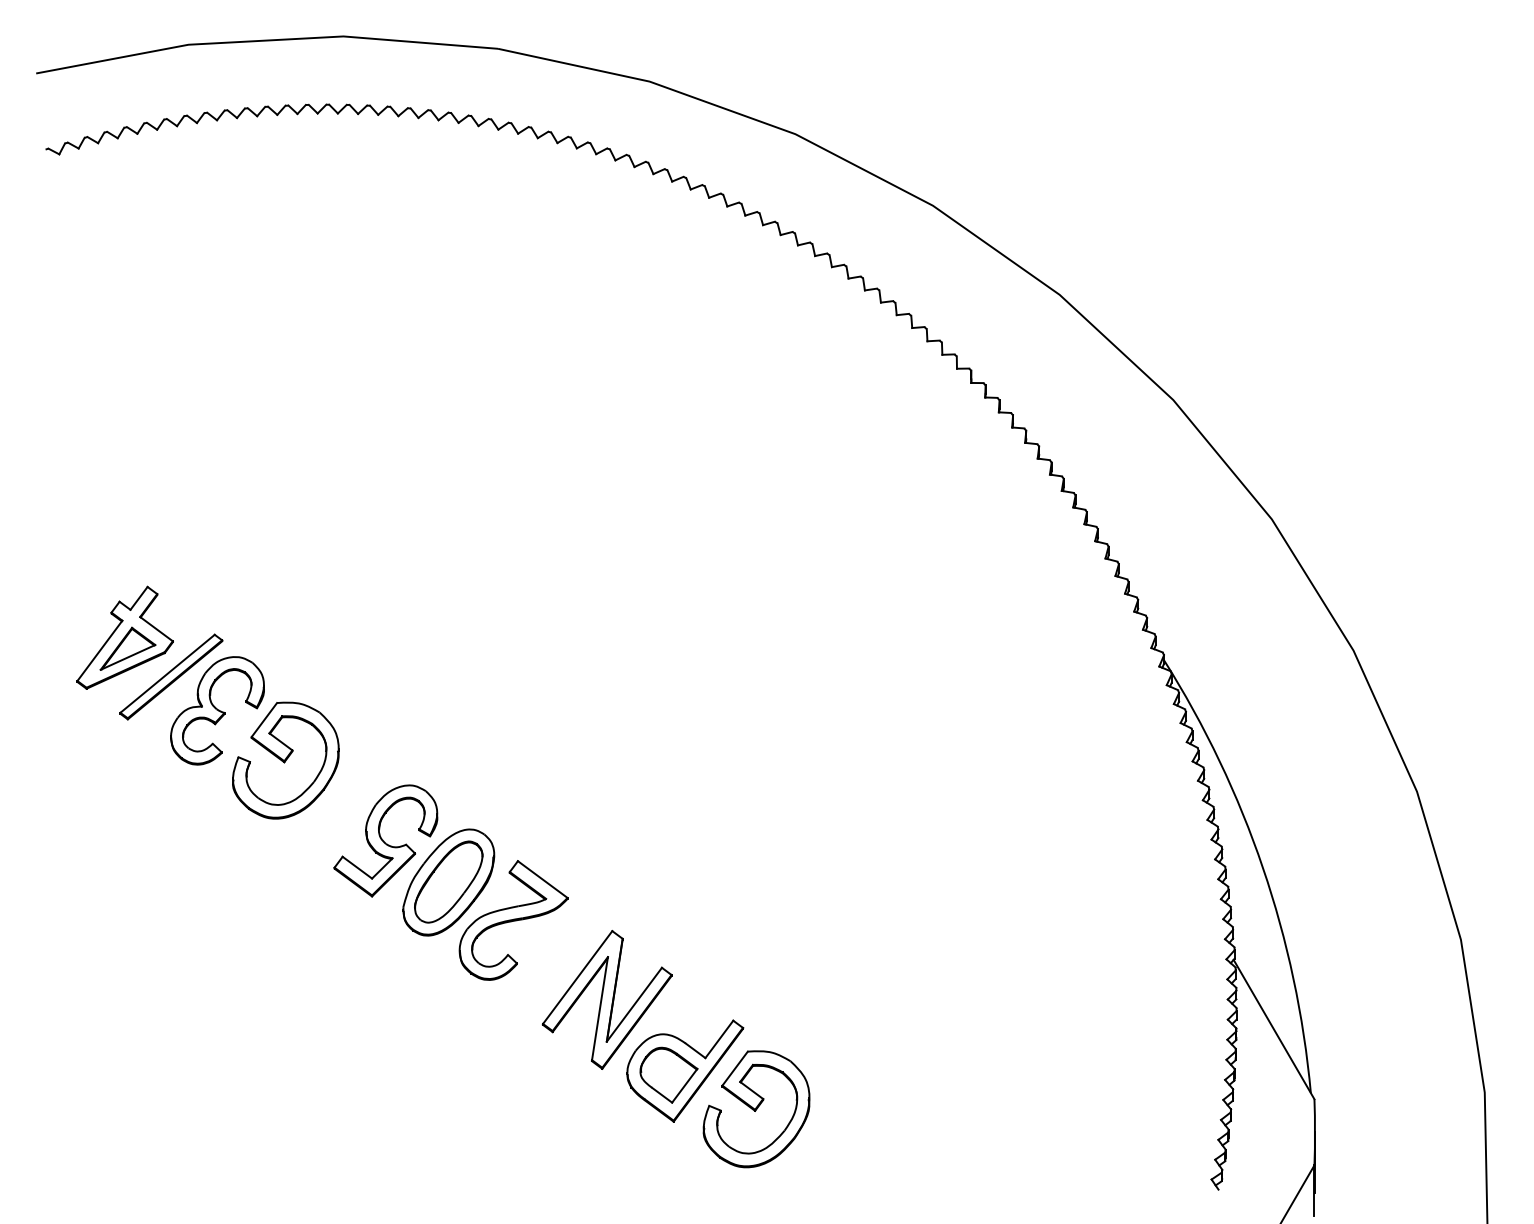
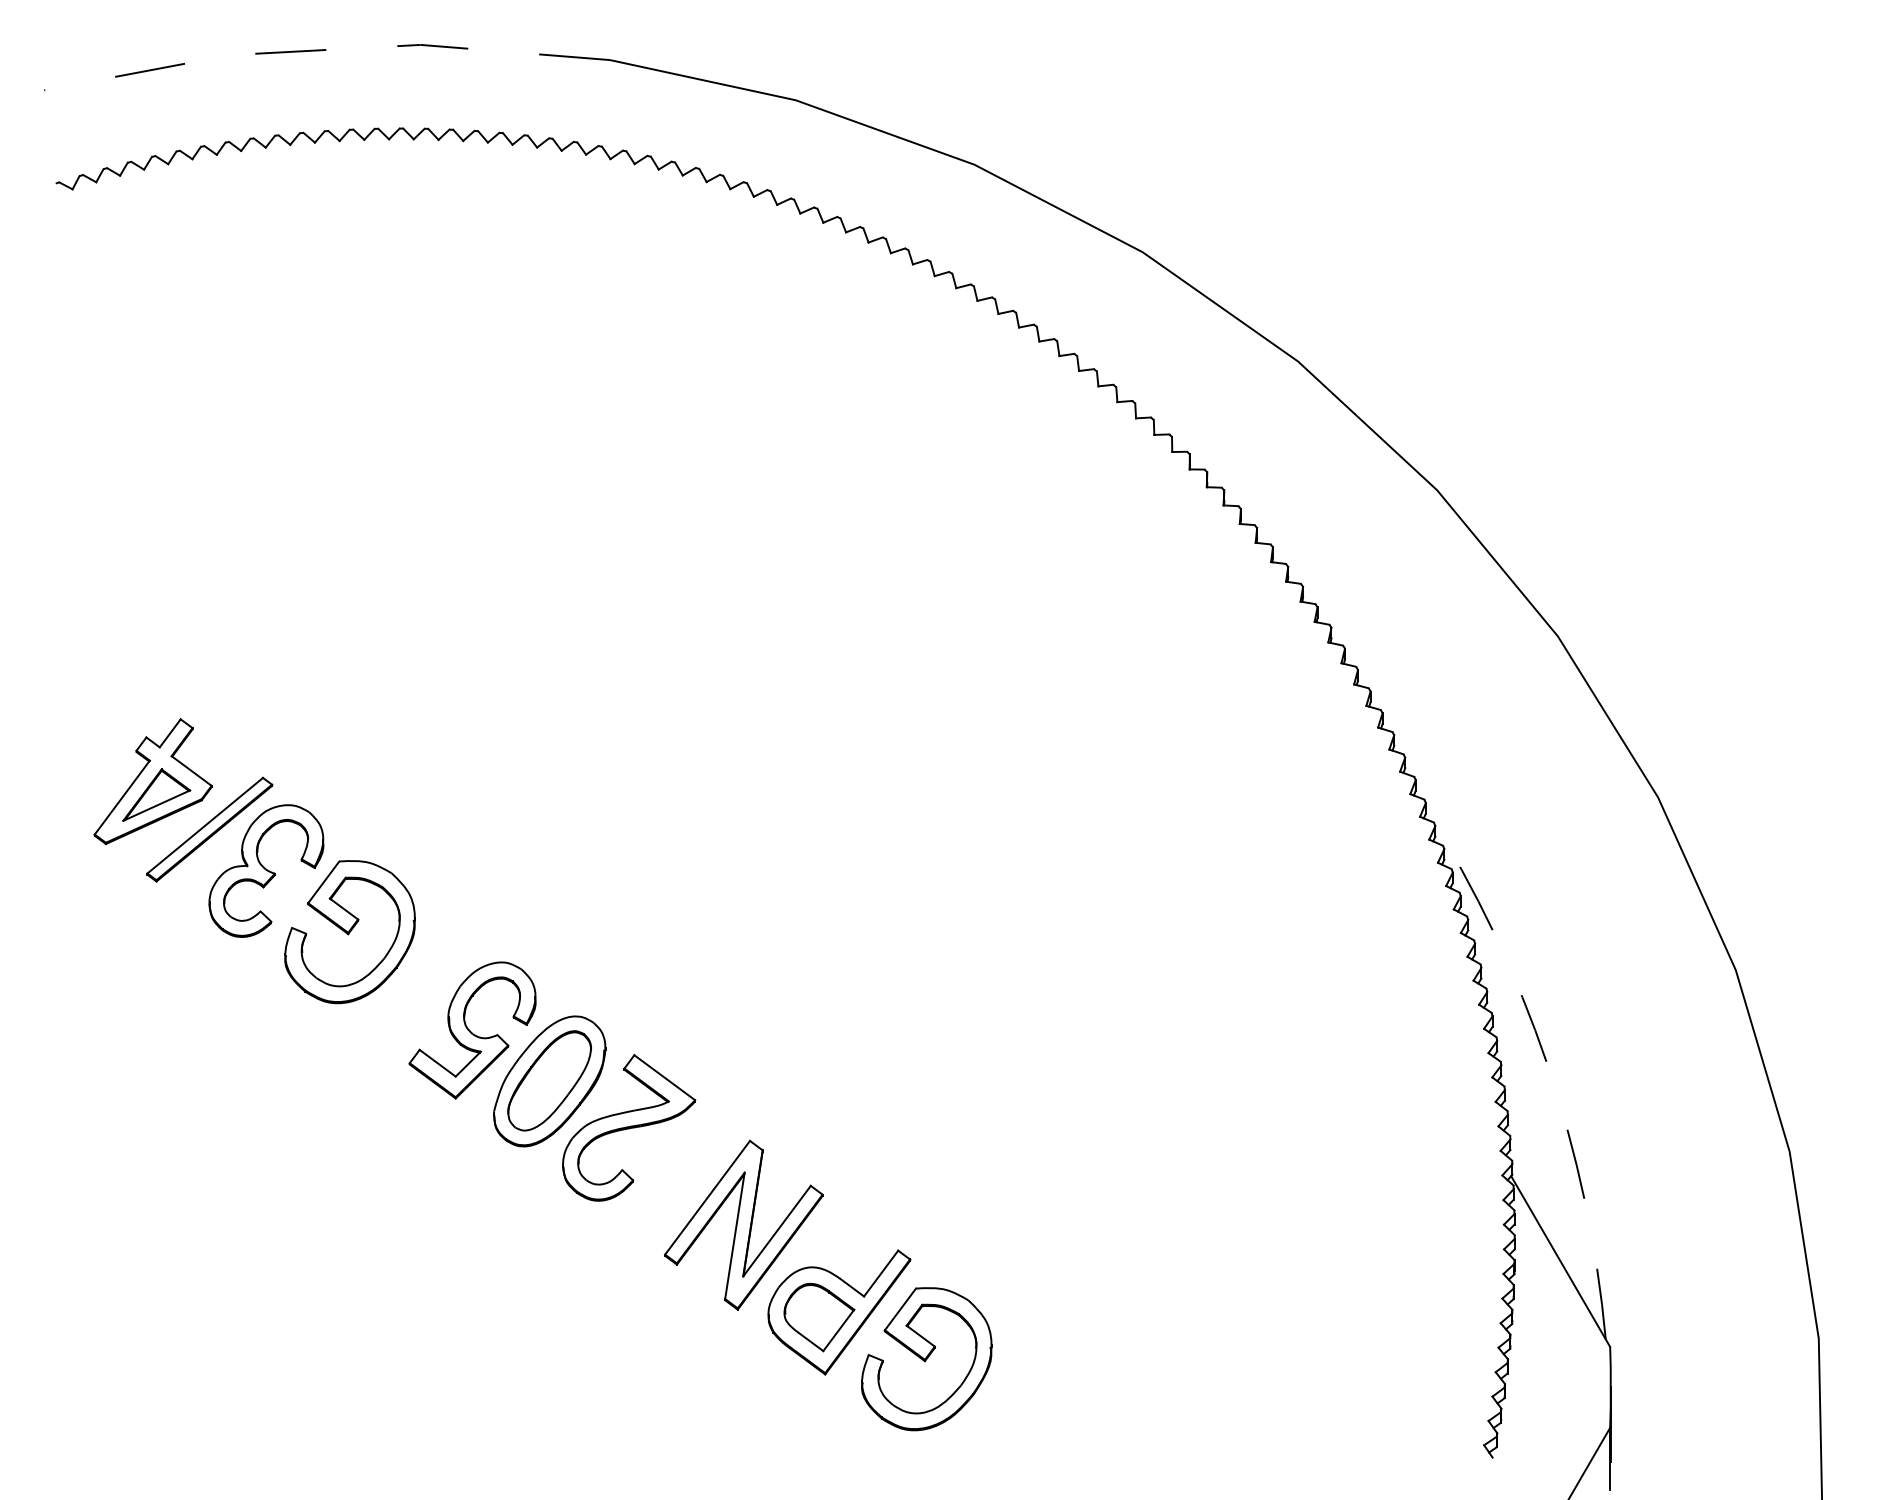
line: (265, 40) -> (325, 50), solid -> dashed
arc: (1263, 867) -> (1547, 1063), solid -> dashed

